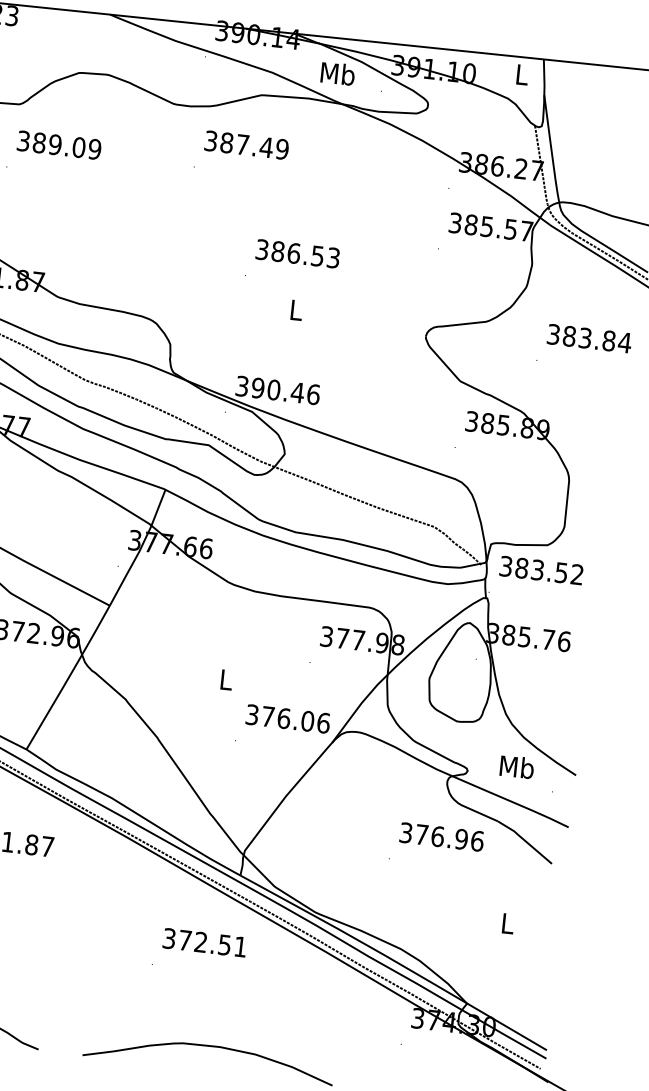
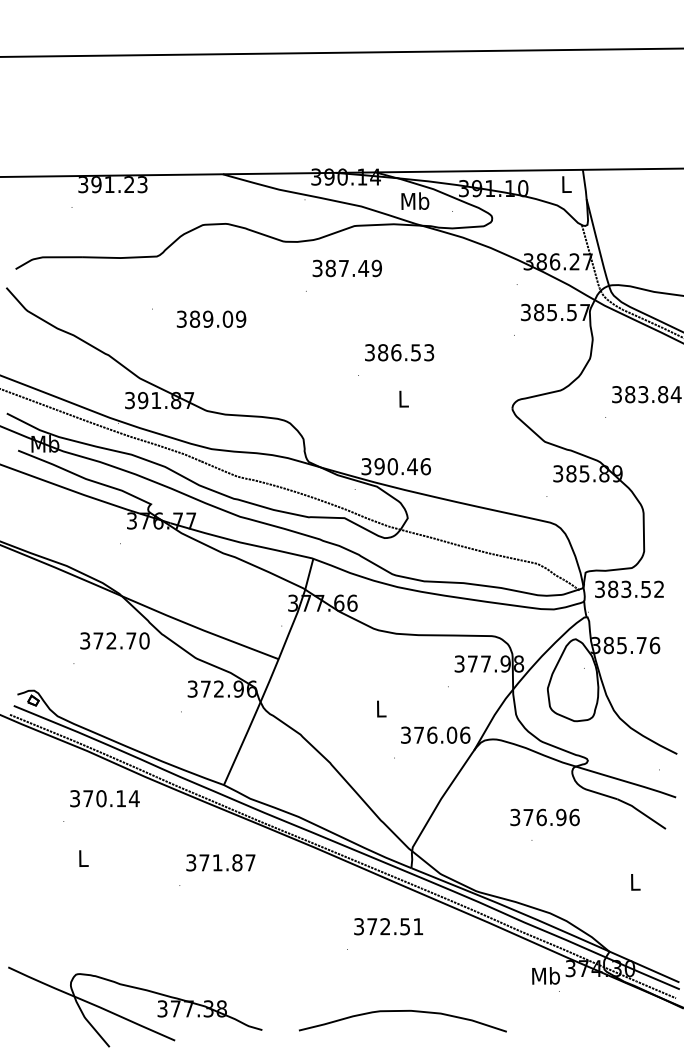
text: (59, 144) -> (211, 318), moved
text: (516, 766) -> (545, 975), moved
text: (441, 837) -> (544, 817), moved

